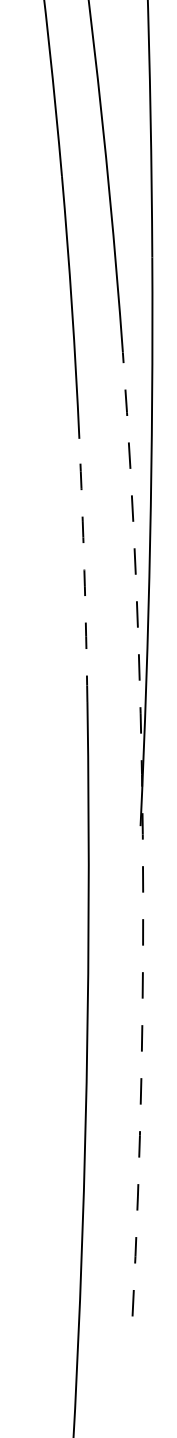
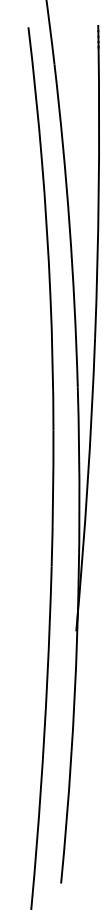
arc: (85, 570) -> (53, 498), dashed -> solid
arc: (143, 834) -> (77, 635), dashed -> solid

